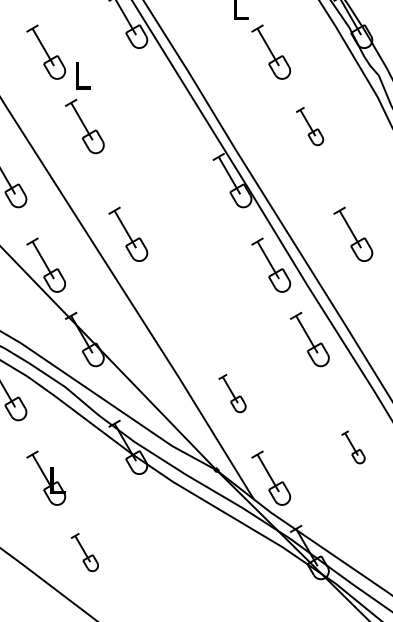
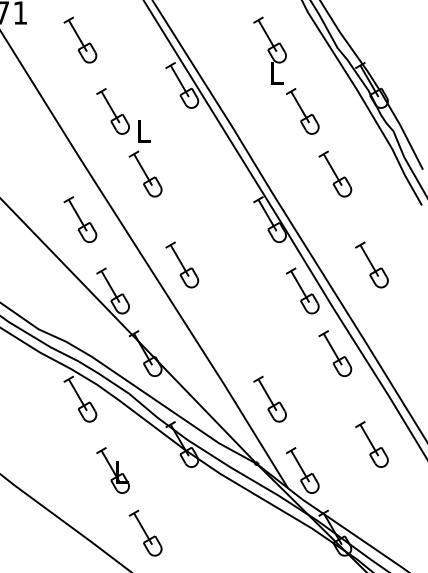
part: (310, 125) -> (335, 173), size x1.43
part: (231, 392) -> (269, 398), size x1.43
part: (352, 447) -> (371, 444), size x1.67
part: (84, 551) -> (145, 532), size x1.43

